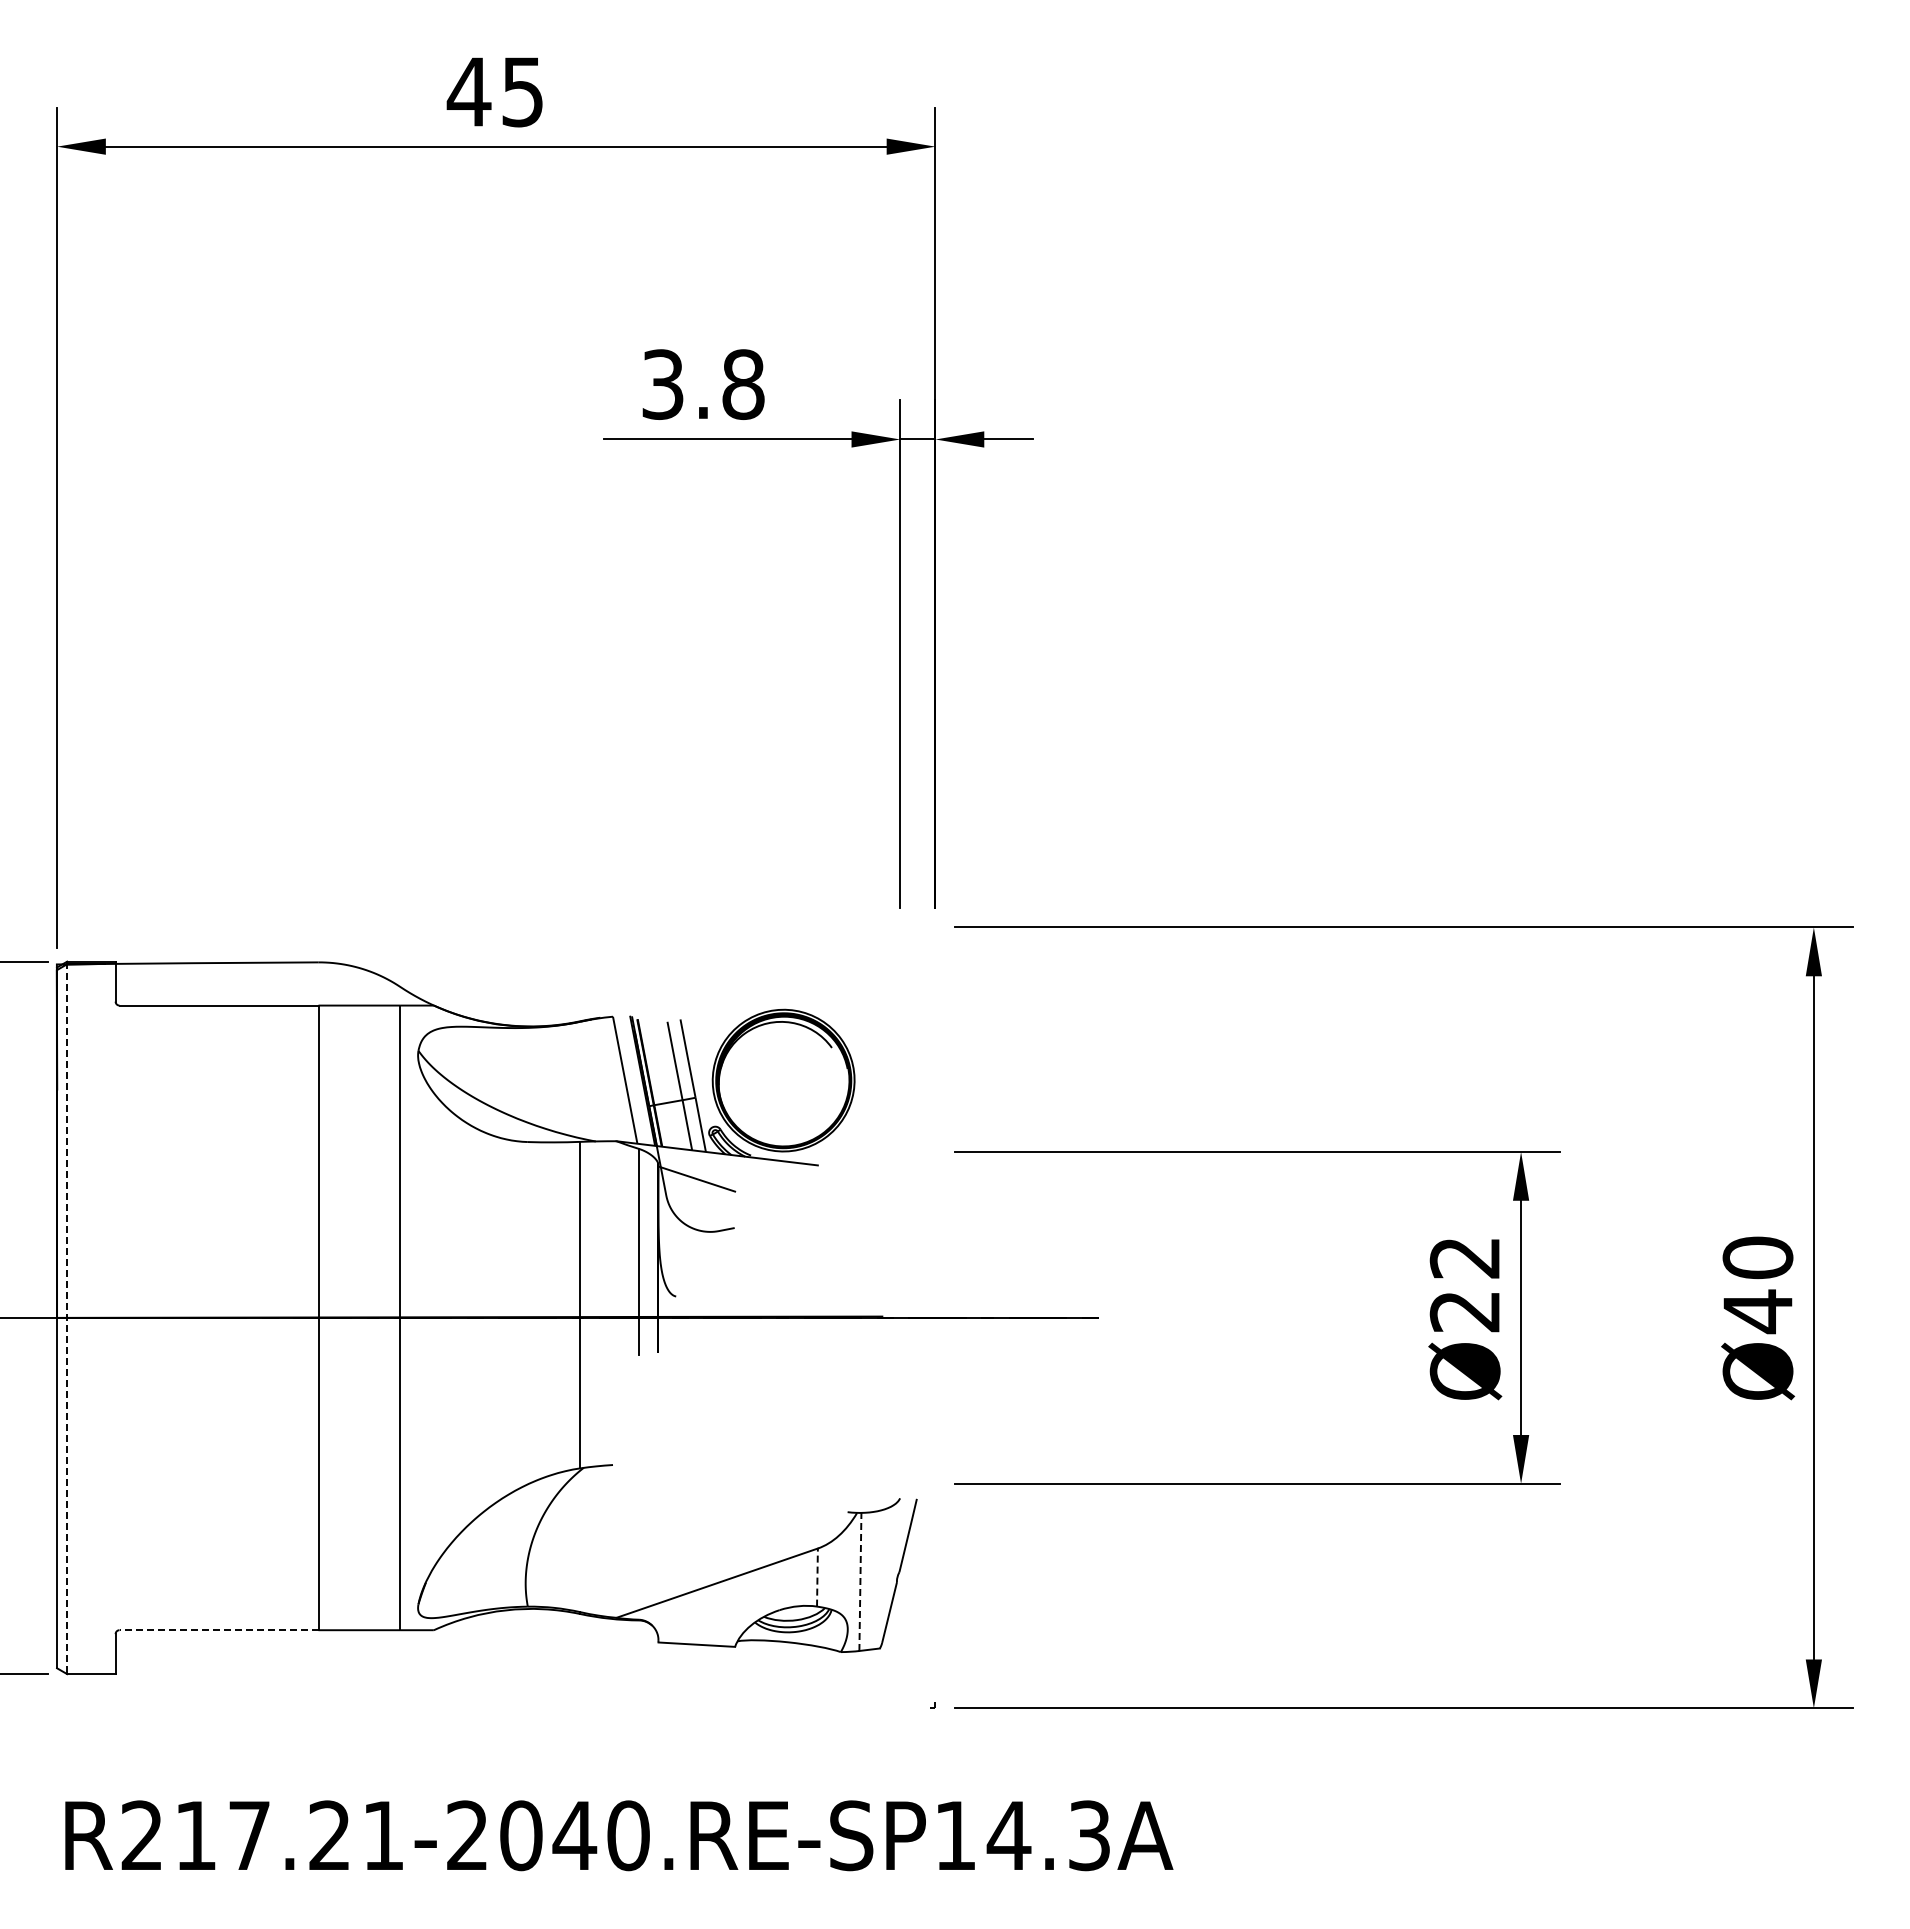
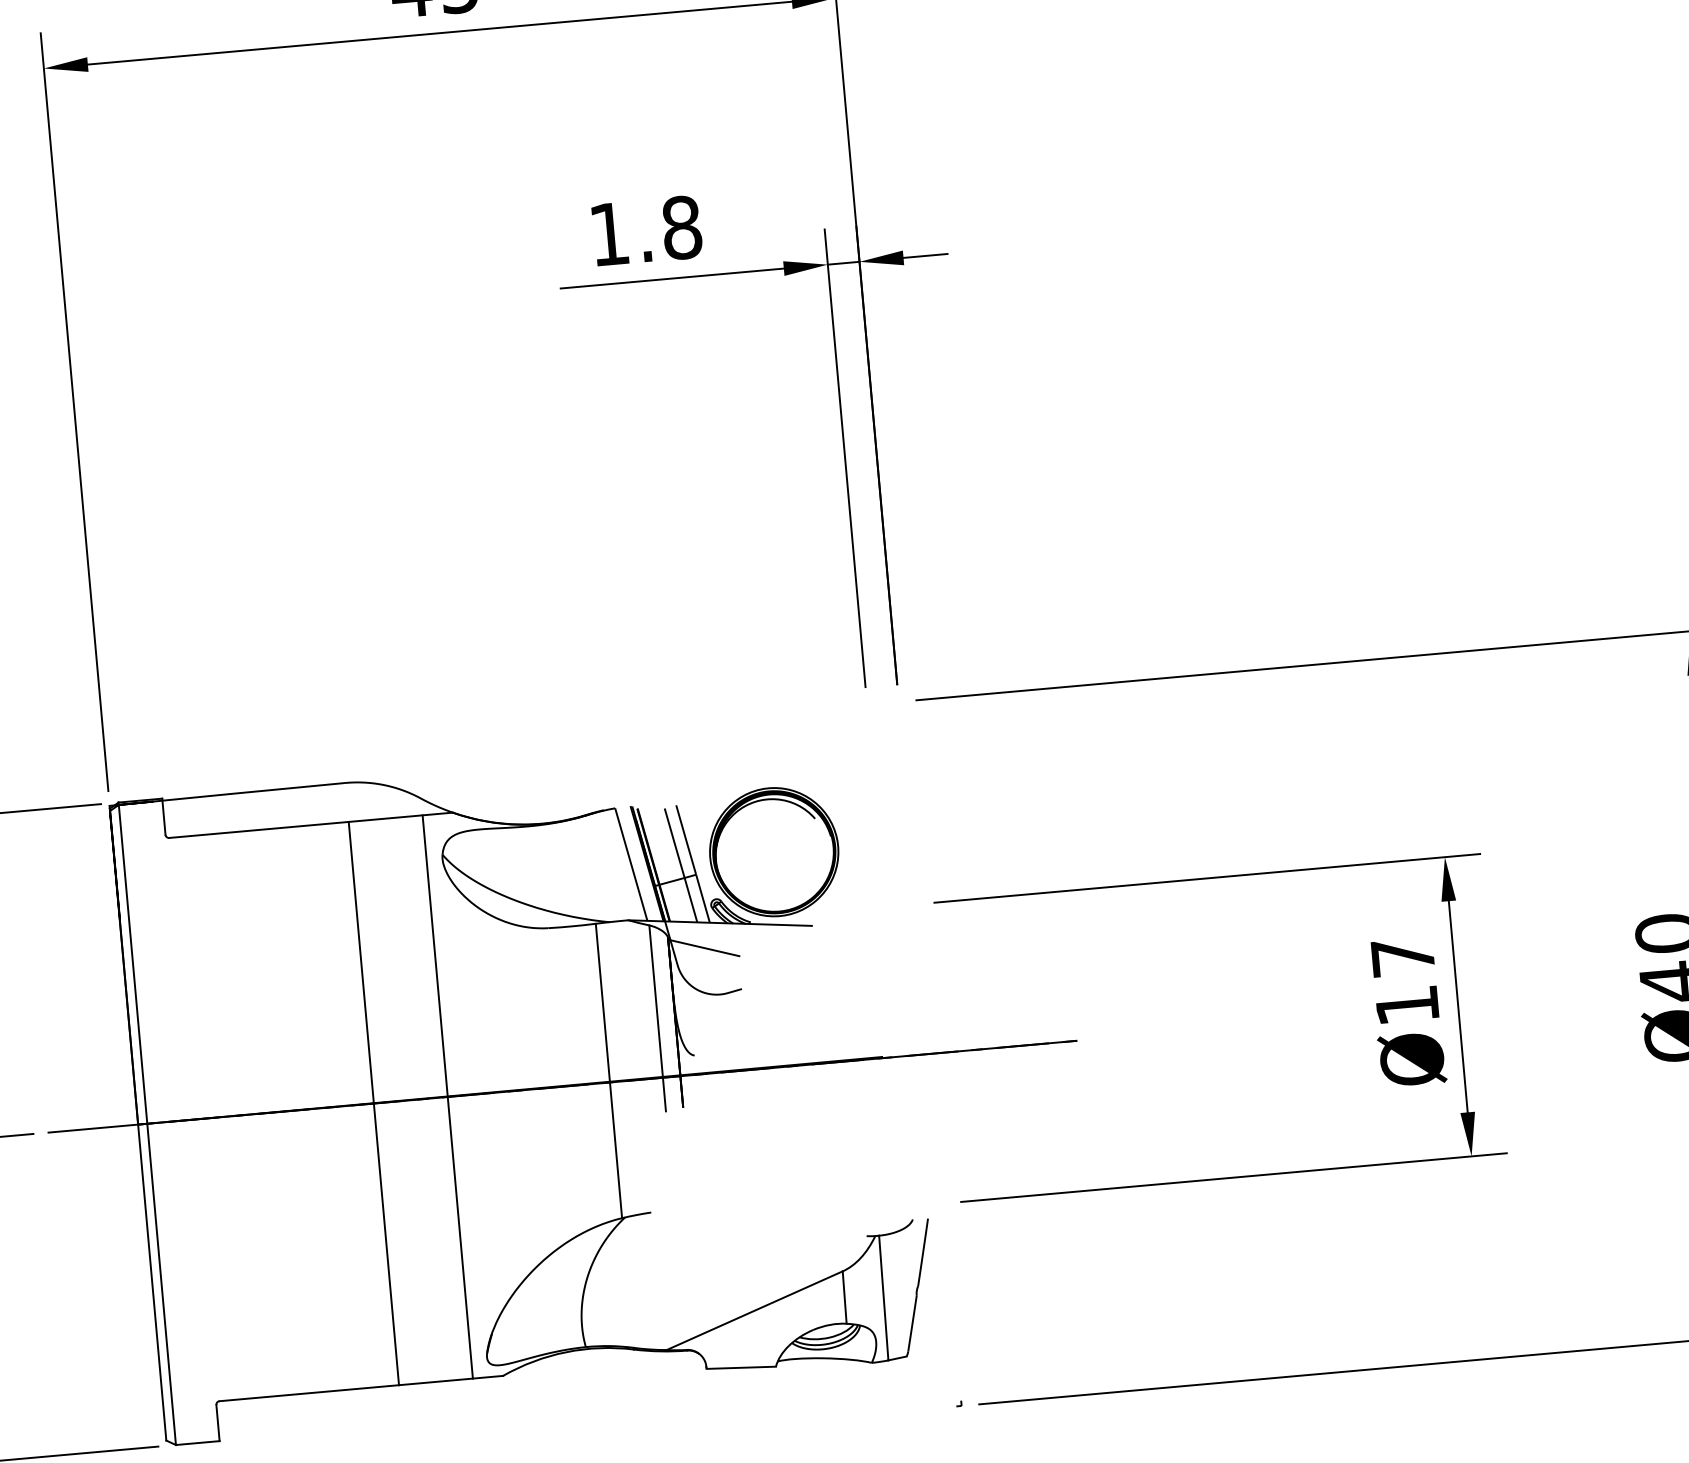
text: (662, 384) -> (608, 234), 3.8 -> 1.8
text: (1464, 1285) -> (1404, 982), Ø22 -> Ø17
line: (67, 1318) -> (147, 1124), dashed -> solid
line: (817, 1577) -> (844, 1297), dashed -> solid
line: (860, 1581) -> (883, 1297), dashed -> solid
line: (218, 1630) -> (308, 1393), dashed -> solid

